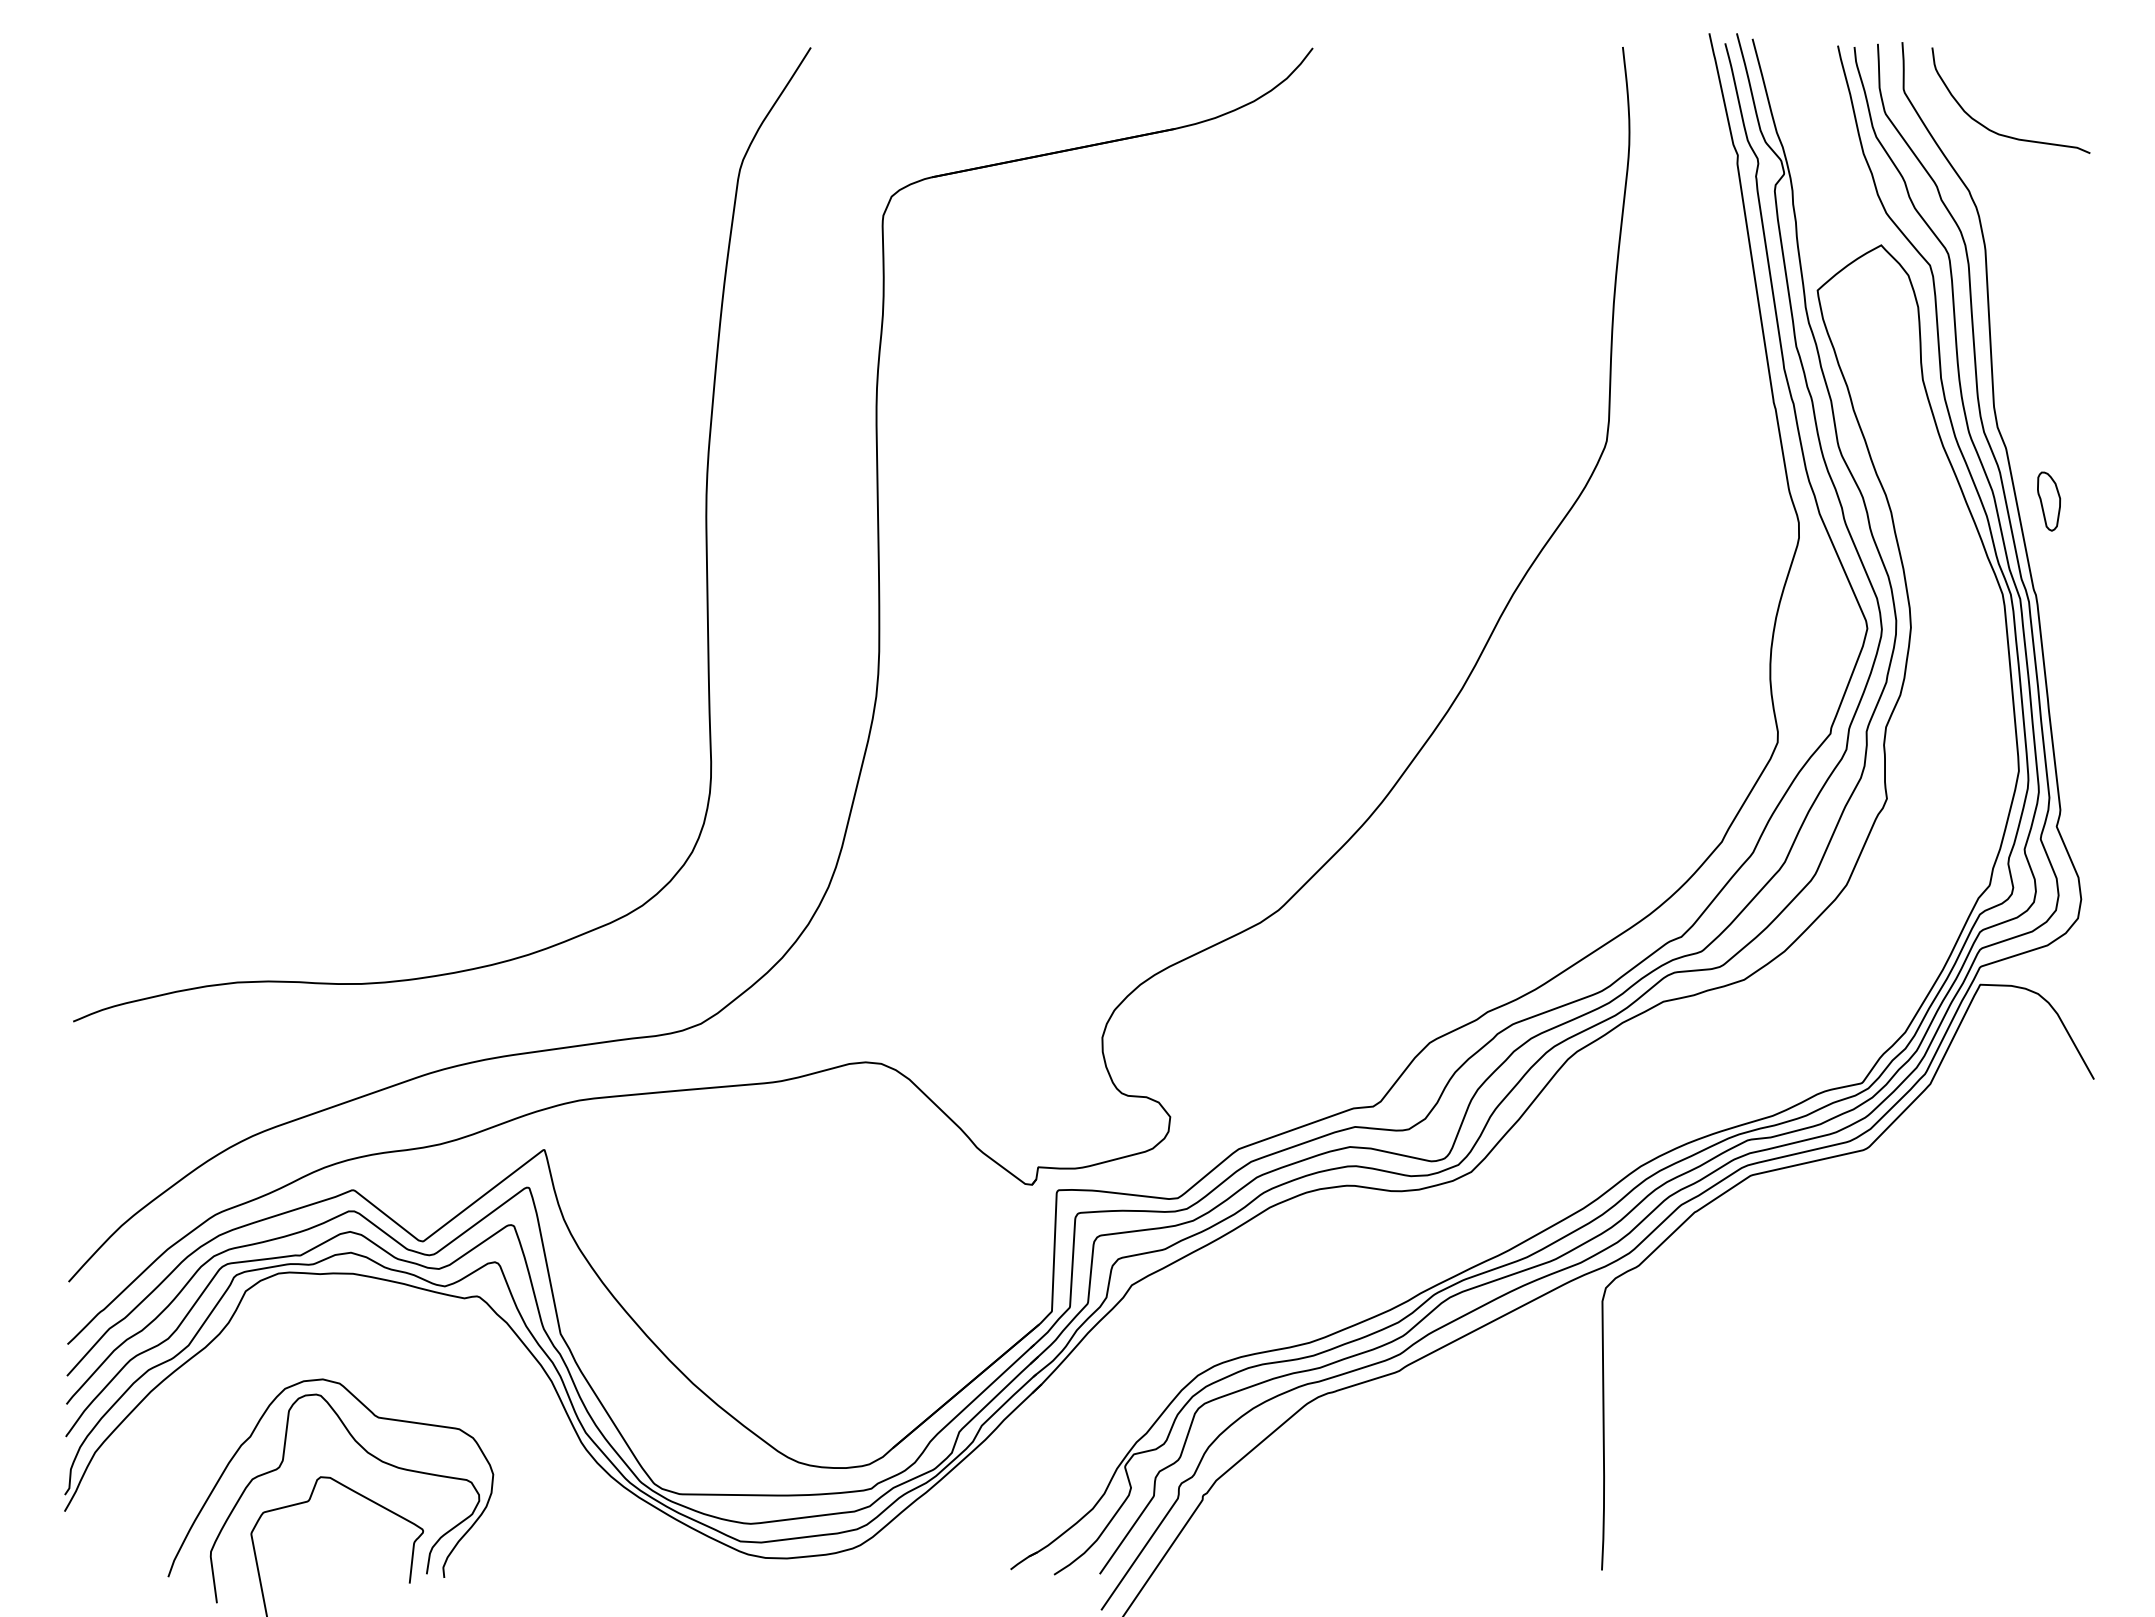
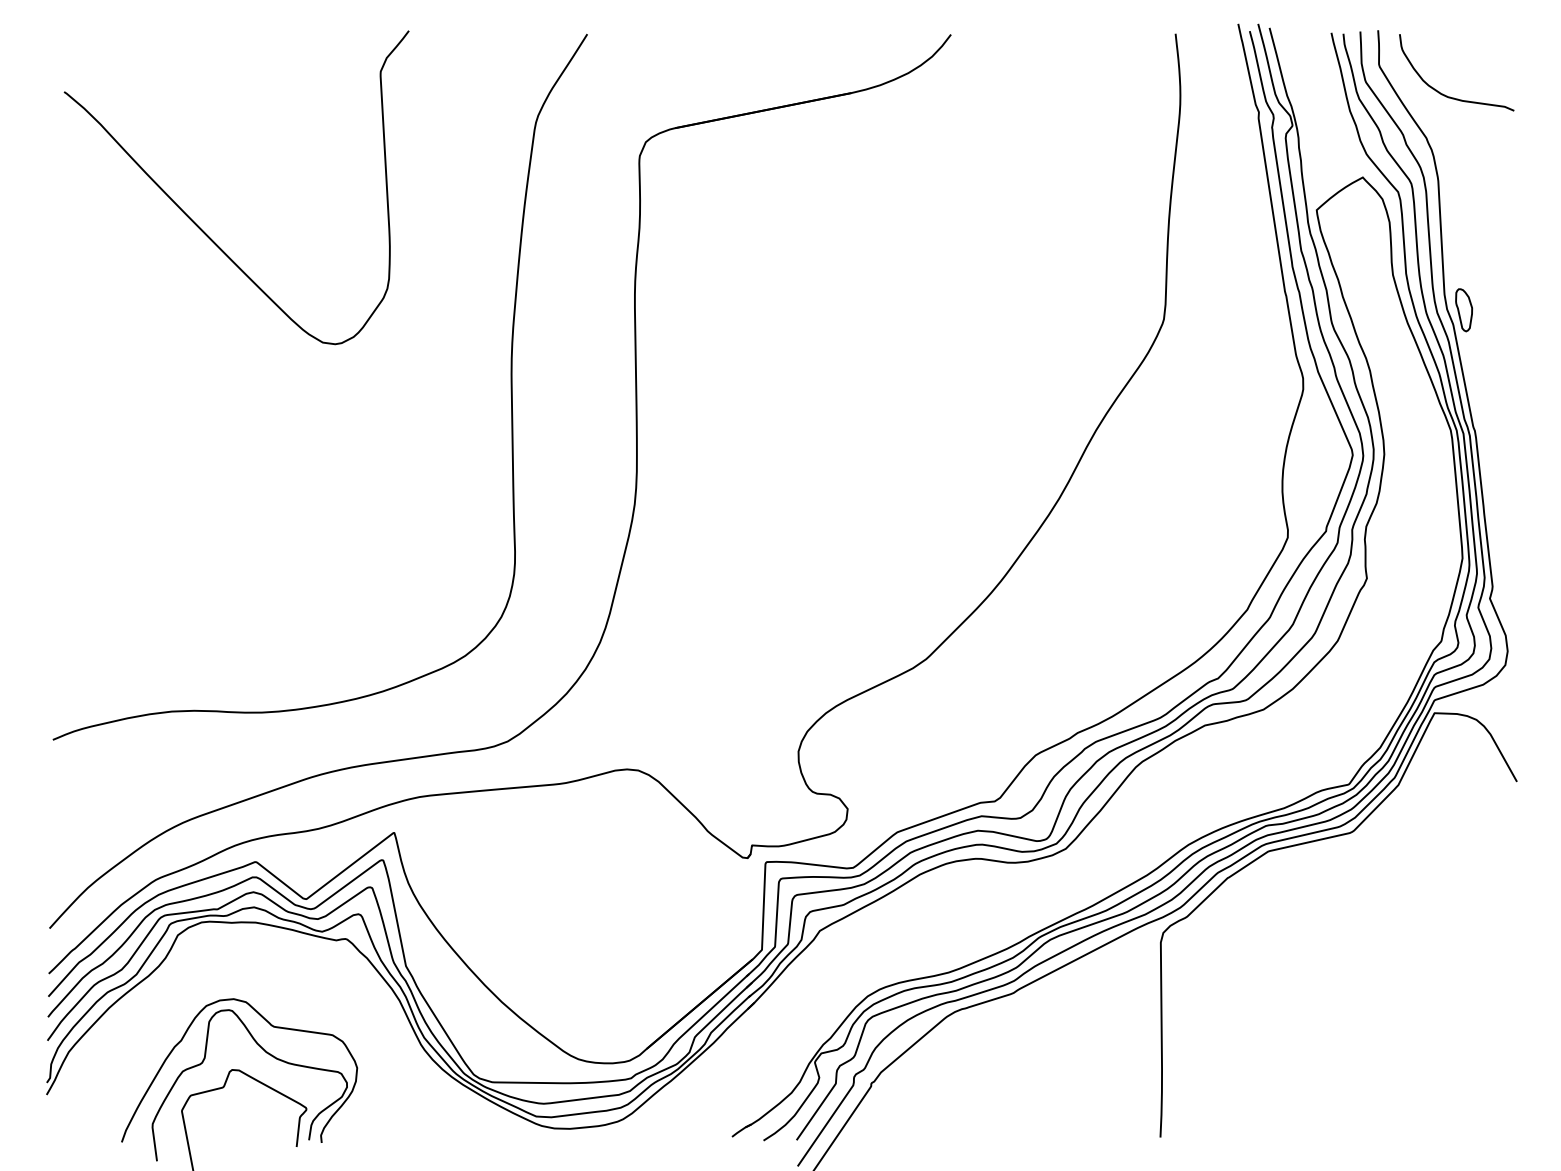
curve: (273, 311) -> (198, 225), added
part: (2049, 501) -> (1464, 310), moved

